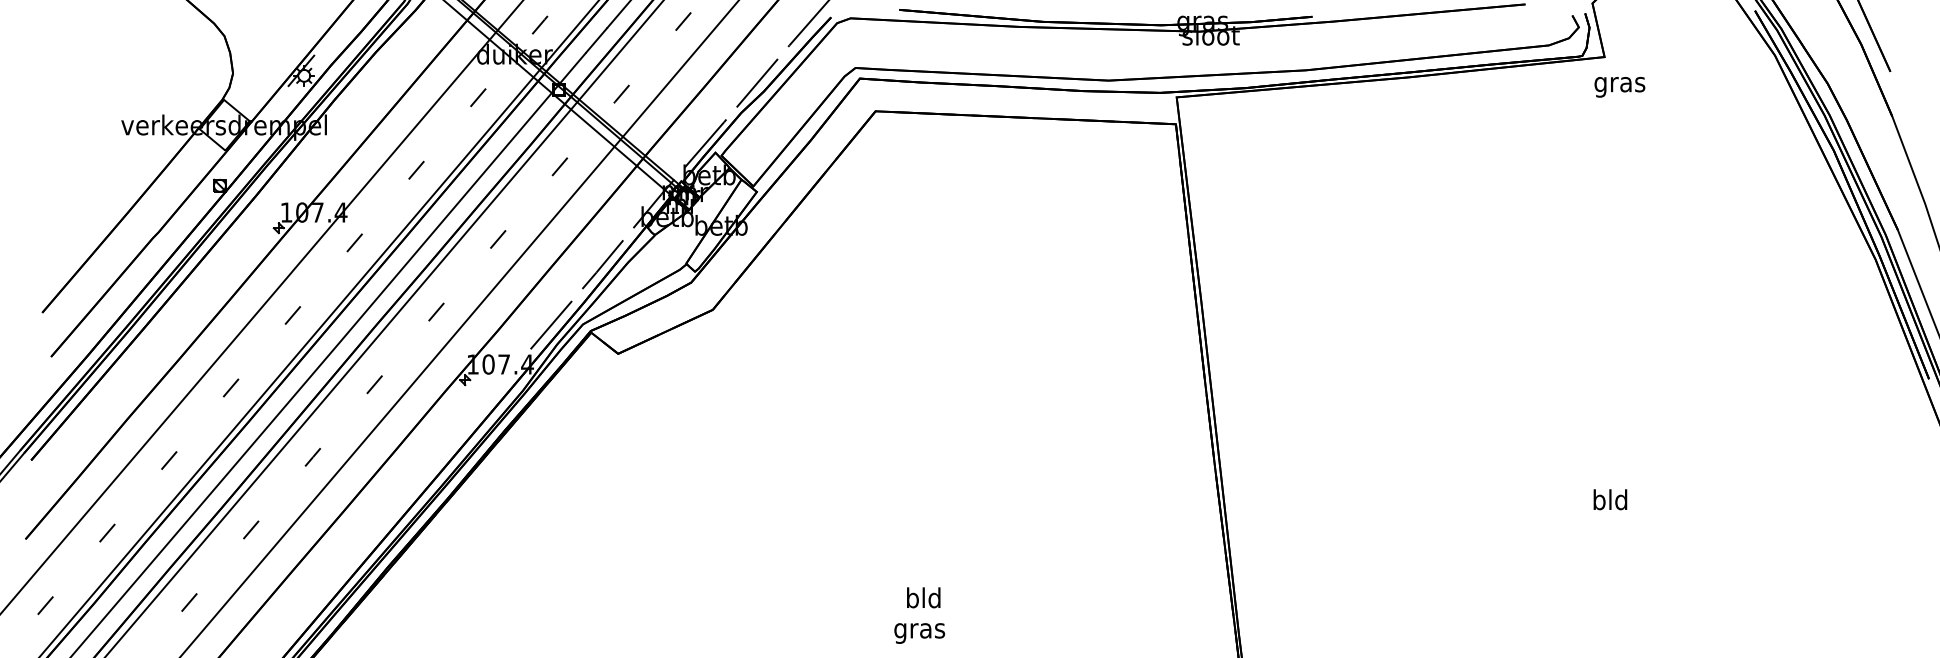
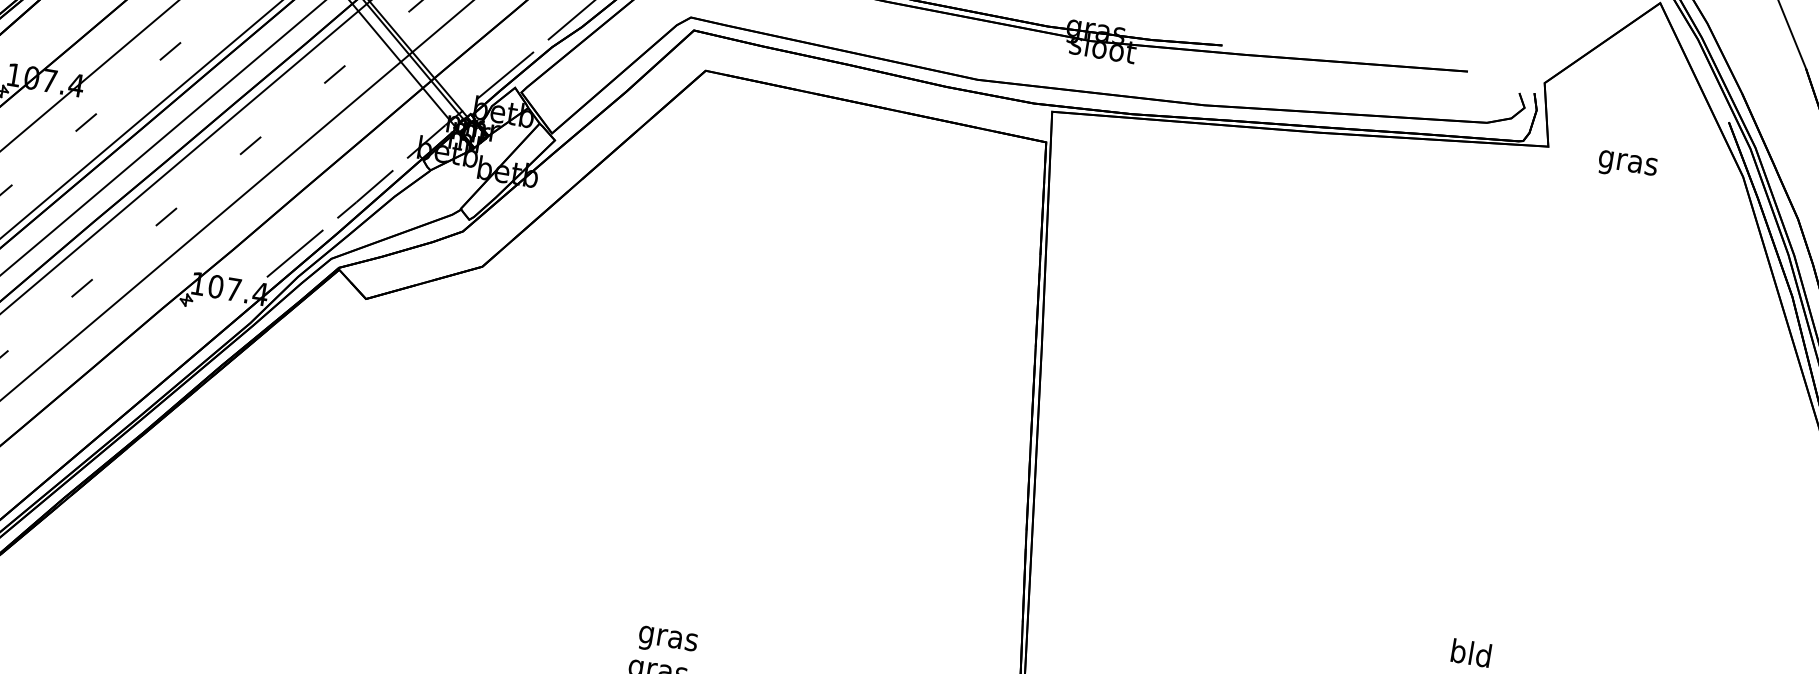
text: (1619, 87) -> (1627, 166), moved
text: (923, 600) -> (667, 638), bld -> gras

